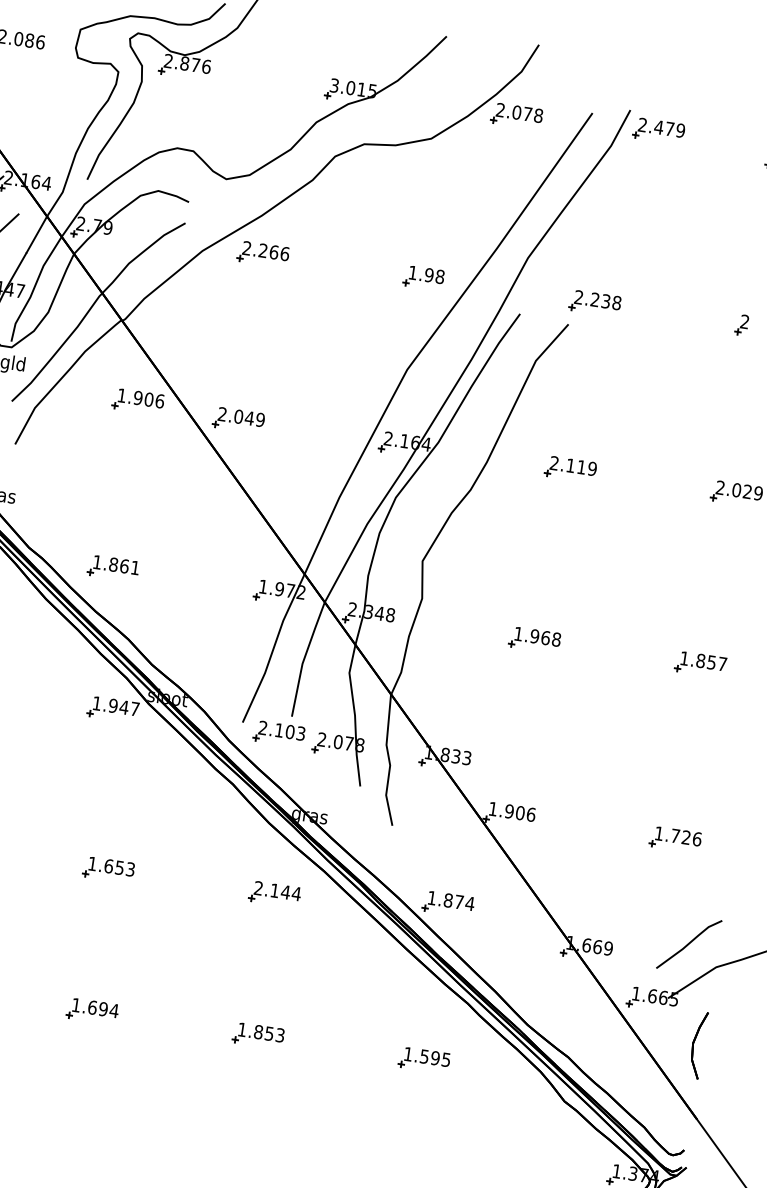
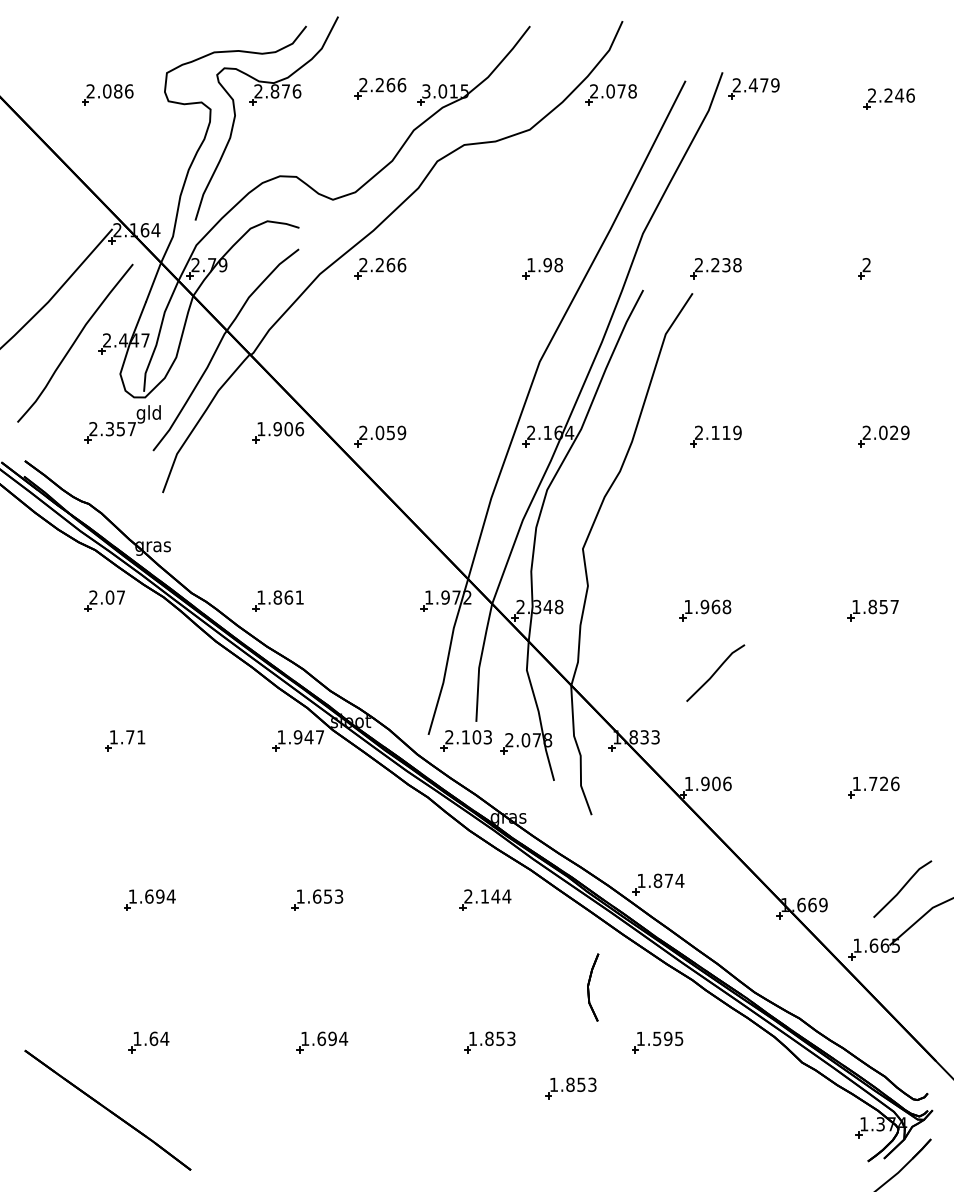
part: (289, 76) -> (380, 88), added
text: (249, 418) -> (390, 433), 2.049 -> 2.059
line: (535, 702) -> (715, 672), added
part: (698, 1045) -> (593, 987), moved
part: (331, 1093) -> (570, 1088), added

